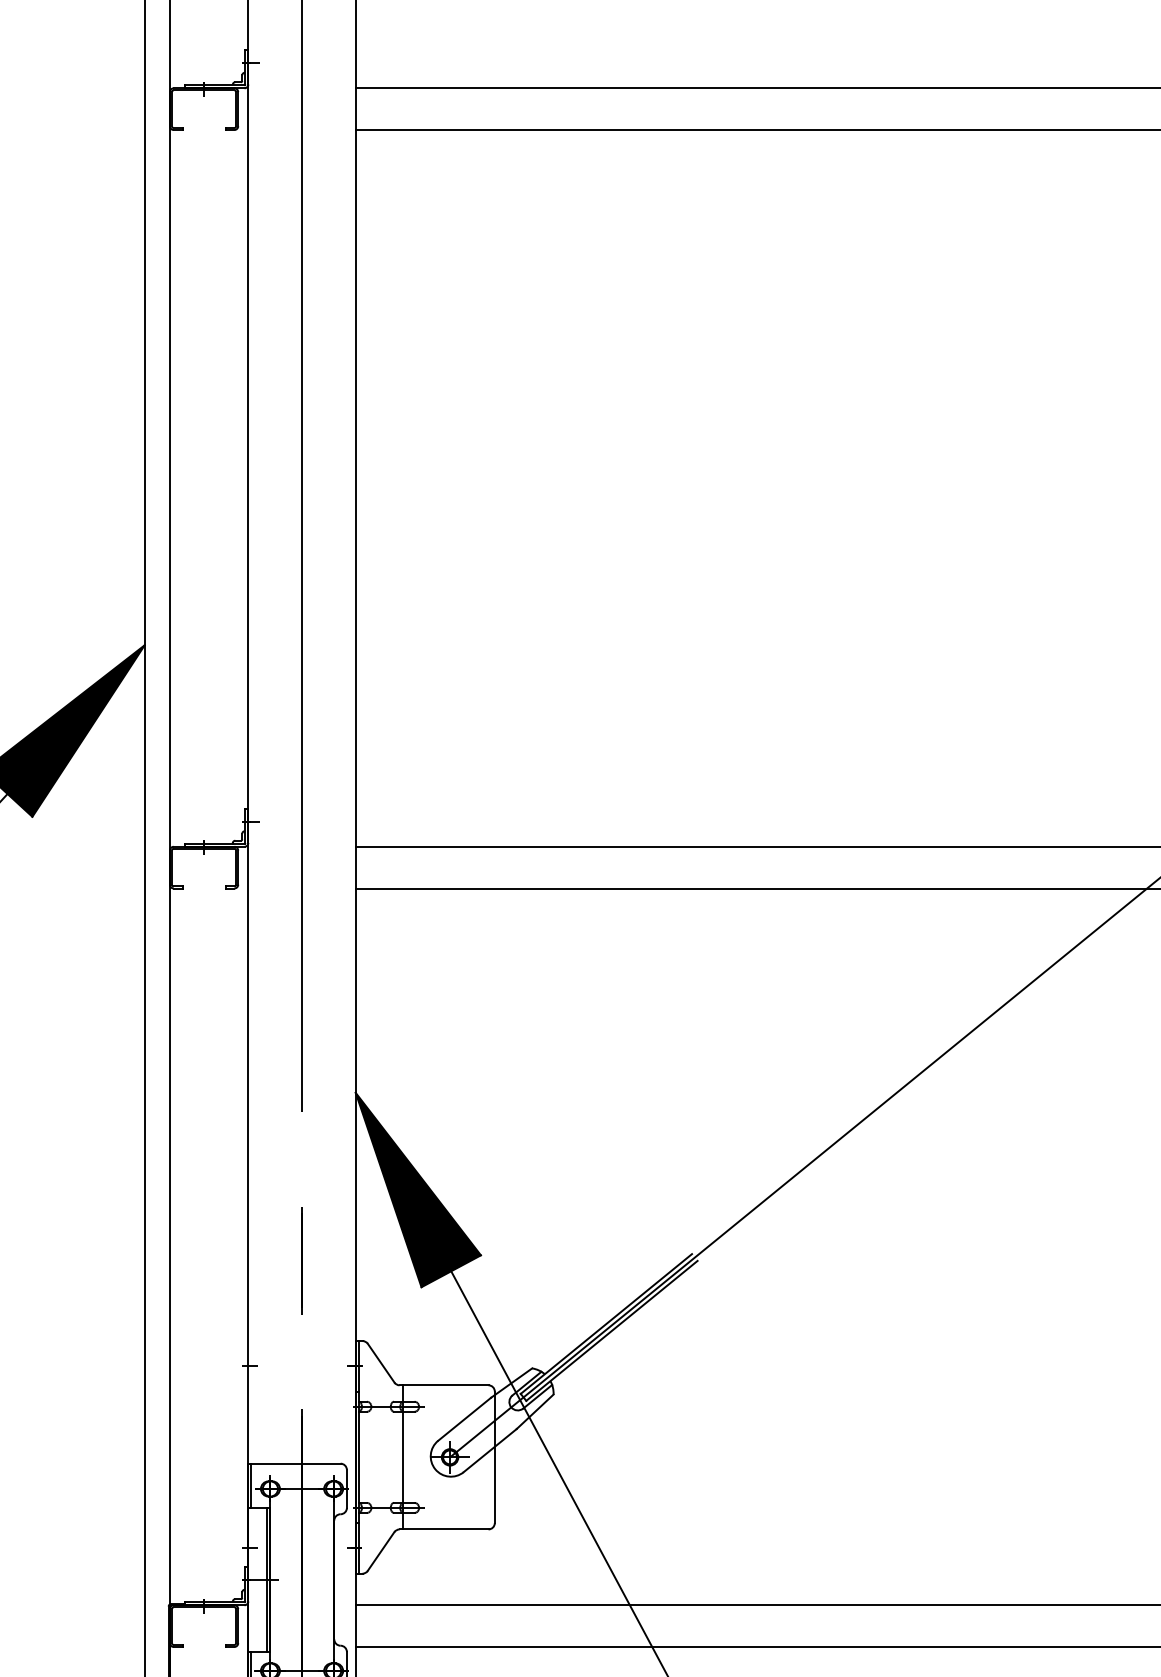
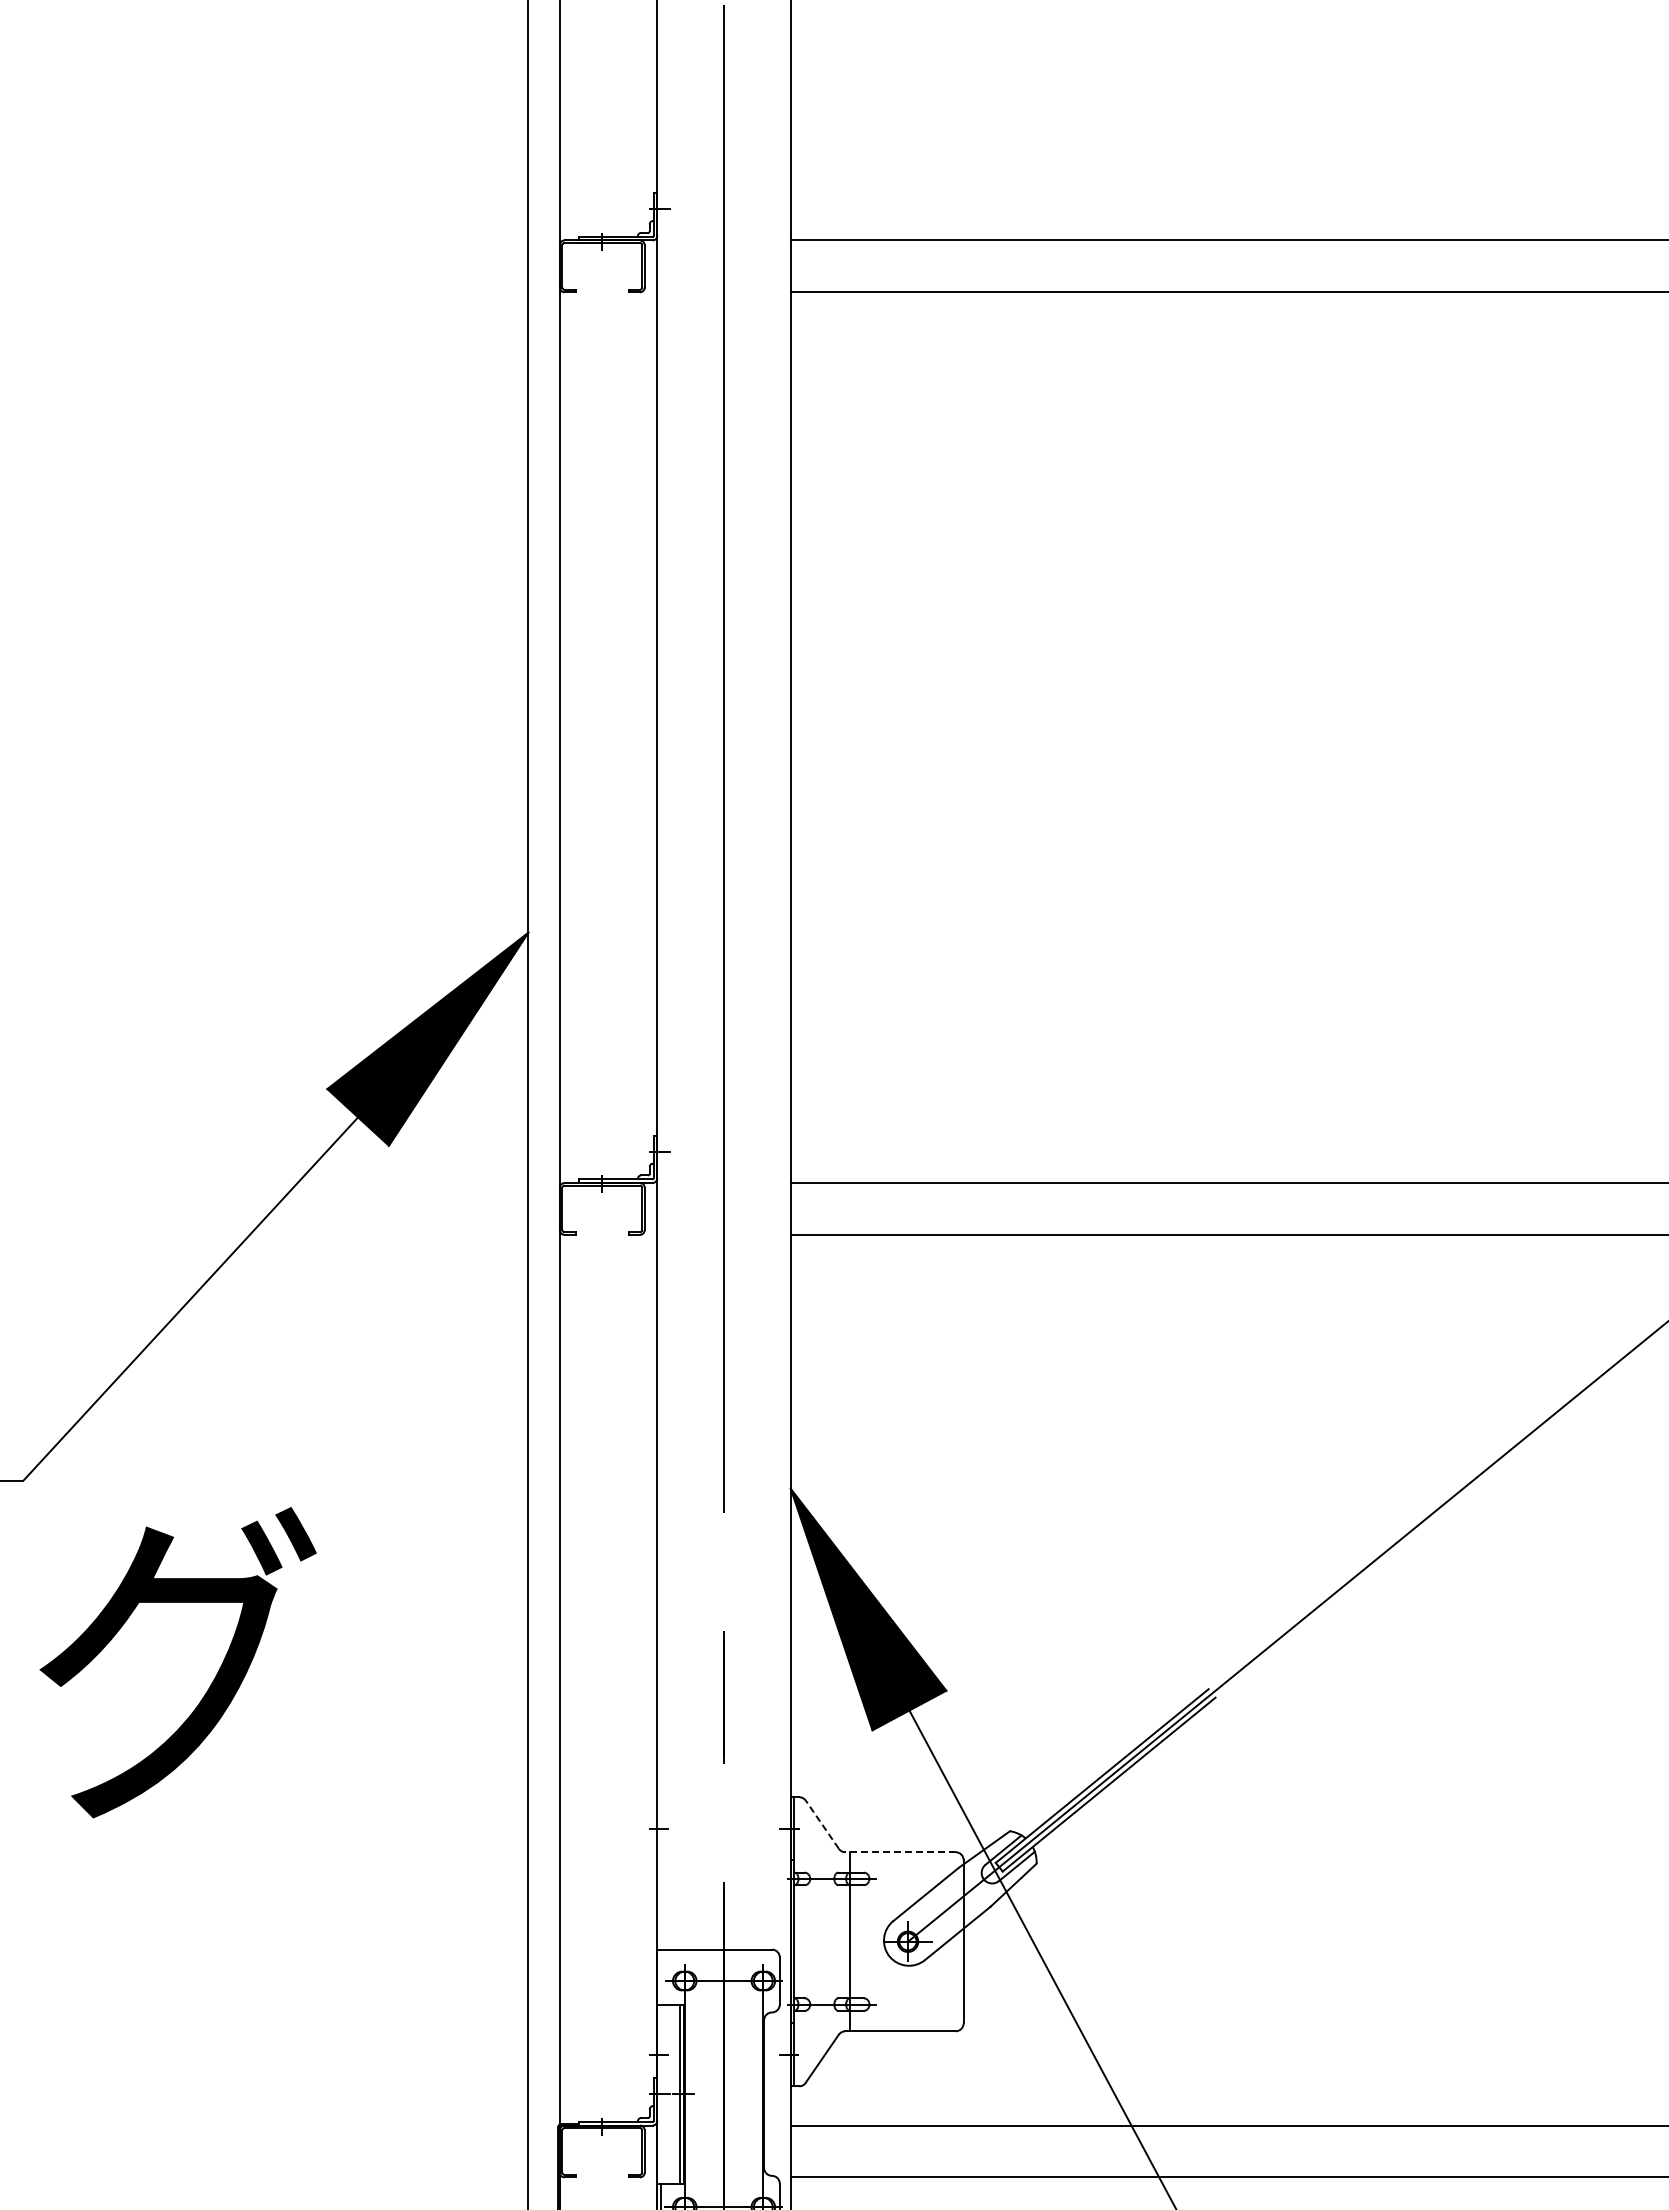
line: (381, 1363) -> (822, 1824), solid -> dashed
line: (444, 1385) -> (900, 1852), solid -> dashed
line: (250, 1485) -> (660, 1976), removed

